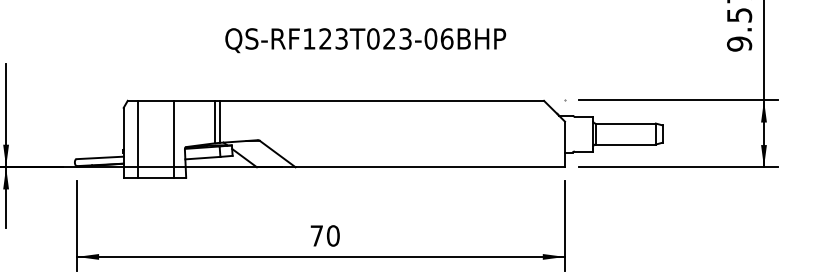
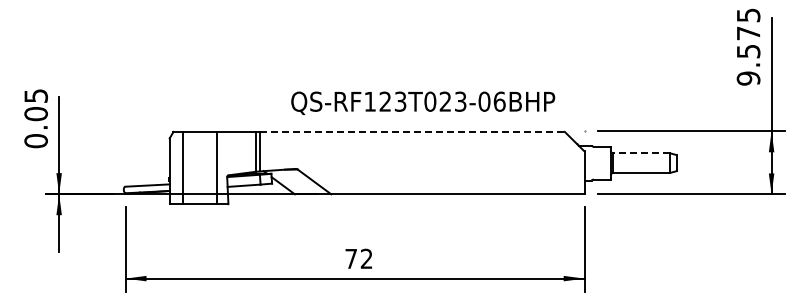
text: (366, 39) -> (423, 102), moved
line: (382, 100) -> (412, 131), solid -> dashed
line: (625, 123) -> (641, 153), solid -> dashed
text: (333, 235) -> (366, 258), 70 -> 72

